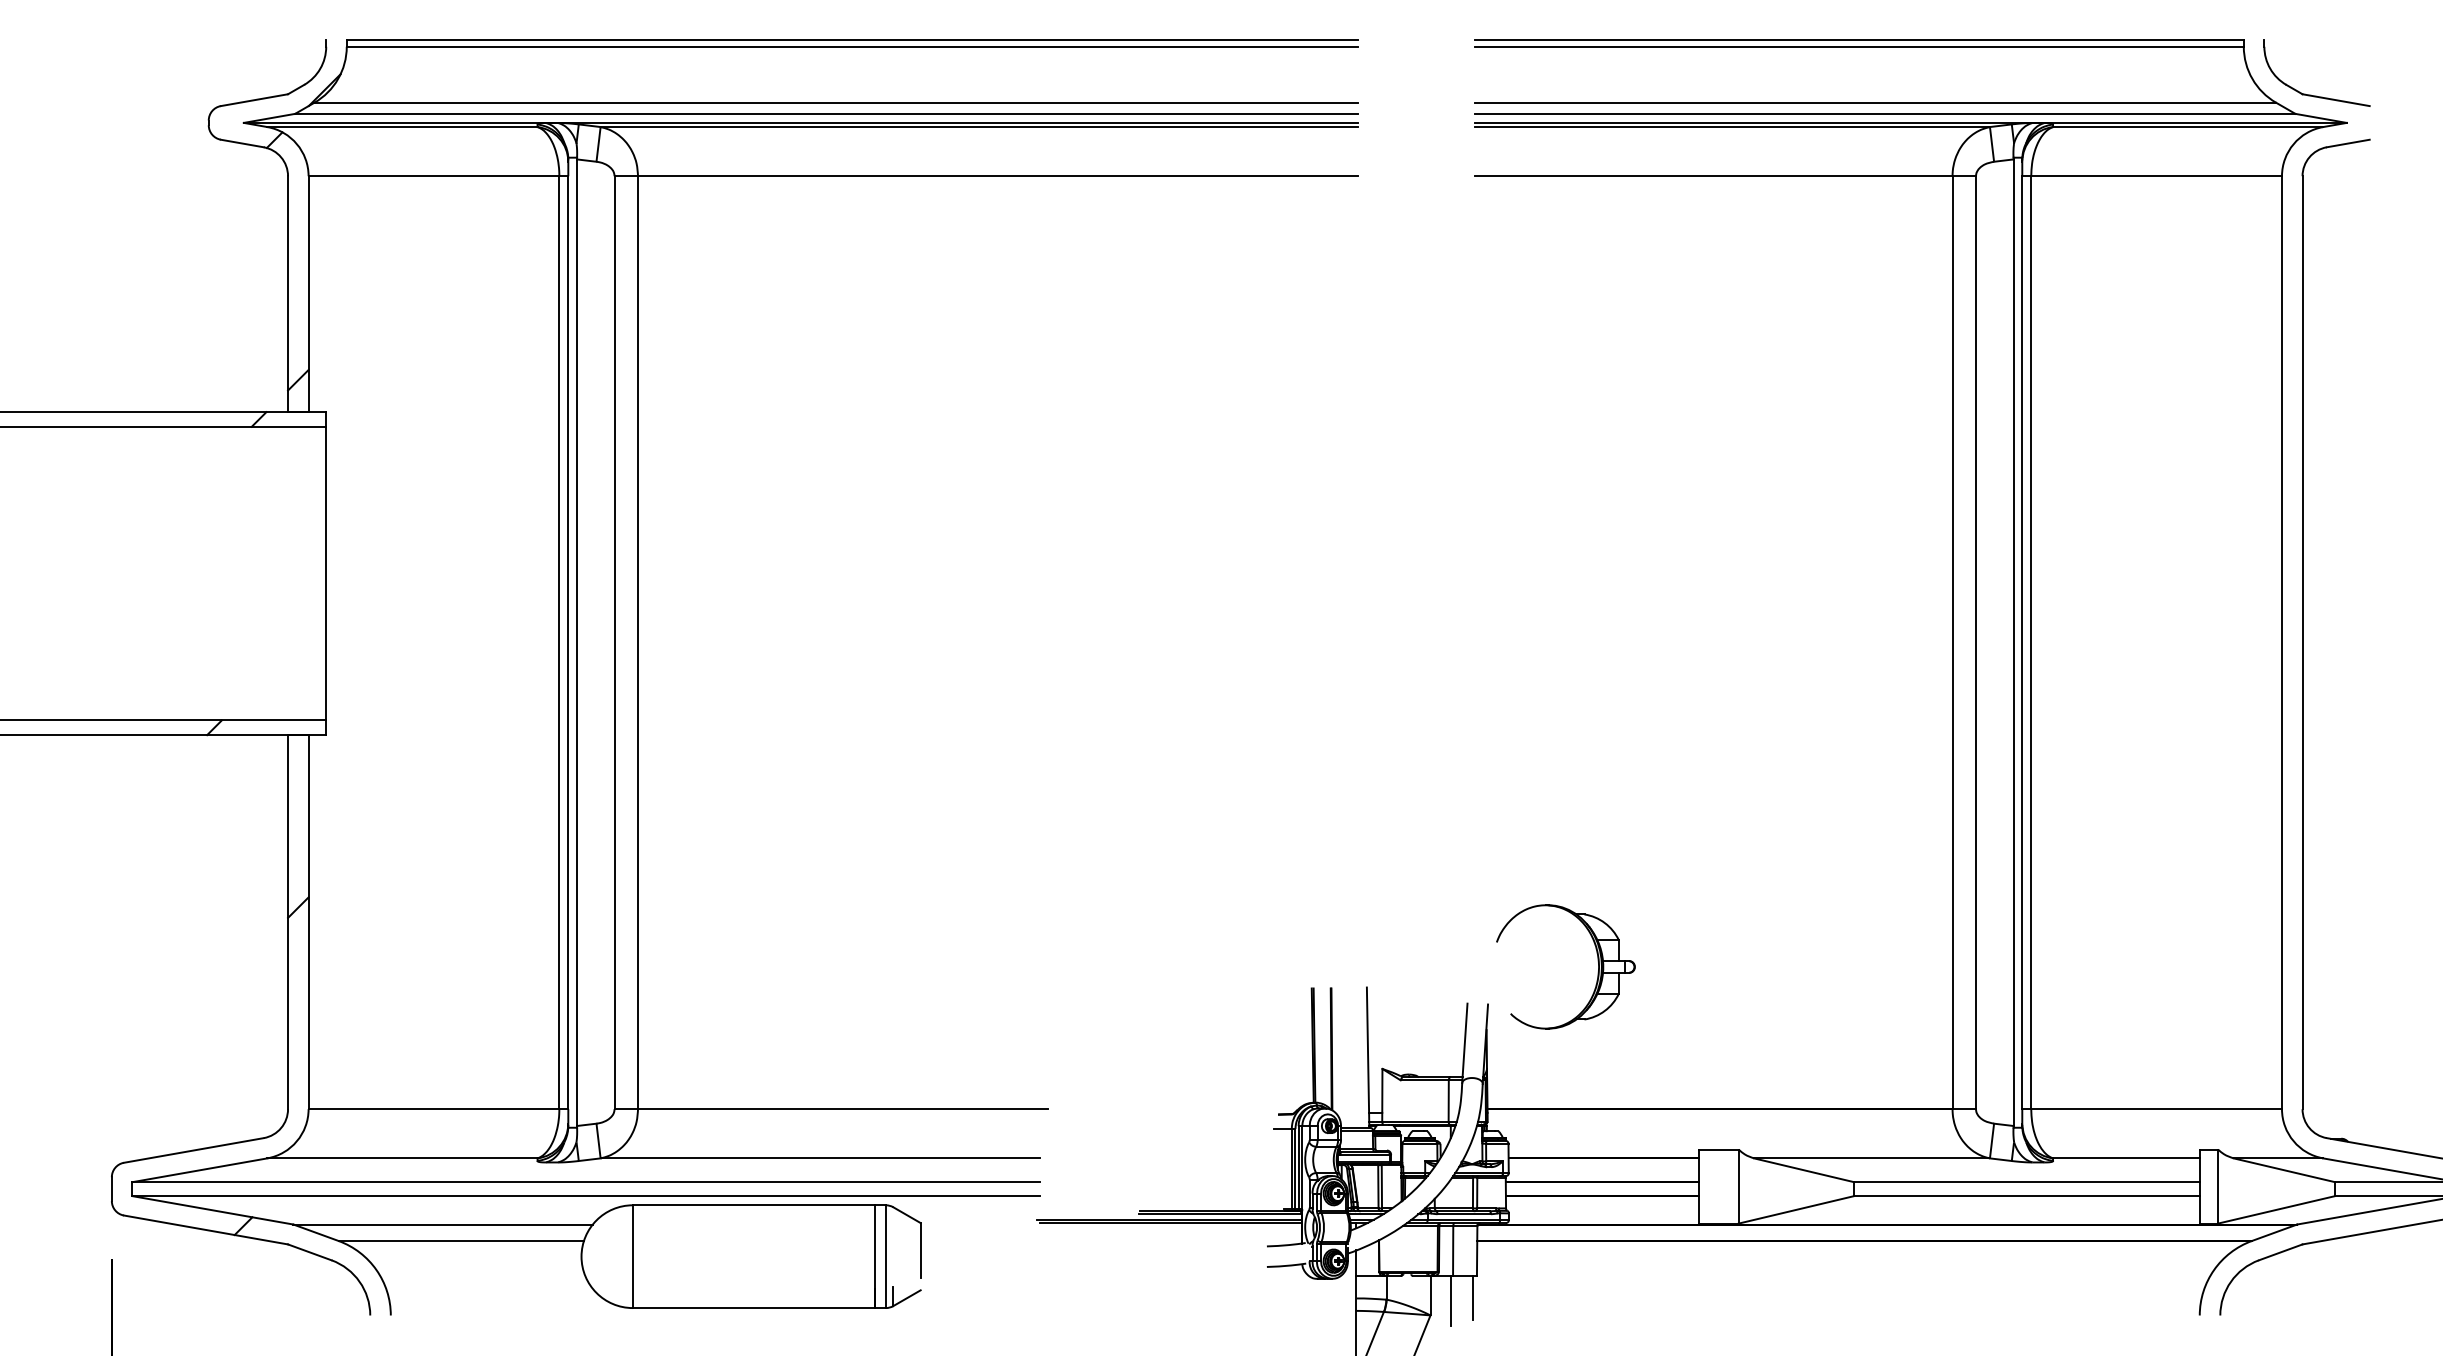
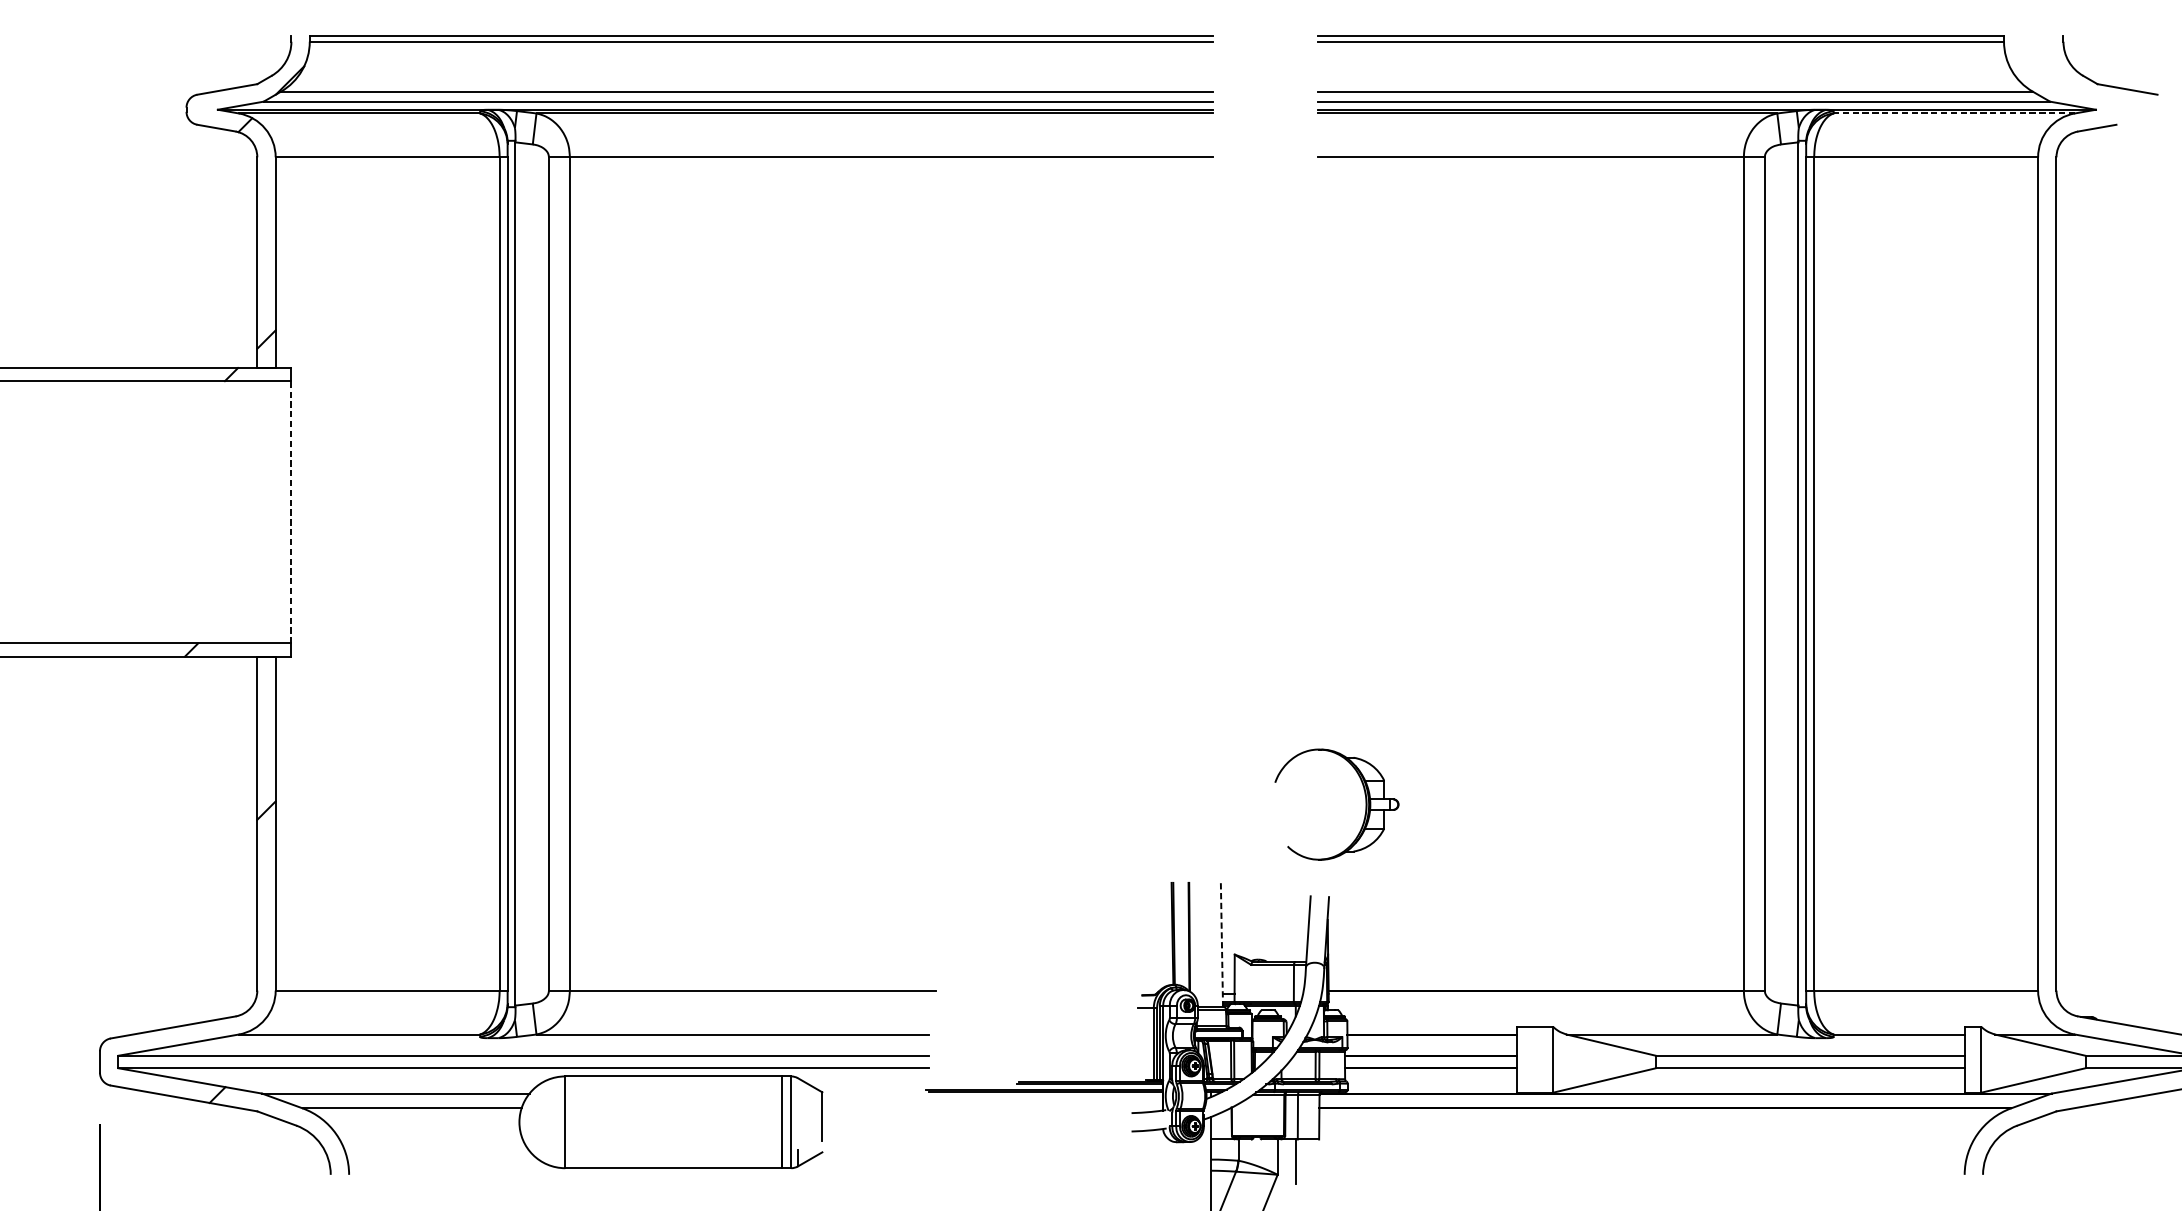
part: (2311, 94) -> (2105, 84), moved
line: (2187, 127) -> (1953, 113), solid -> dashed
line: (326, 573) -> (291, 512), solid -> dashed
part: (1597, 961) -> (1365, 799), moved
line: (1368, 1057) -> (1222, 944), solid -> dashed
line: (1473, 1297) -> (1316, 1158), removed

